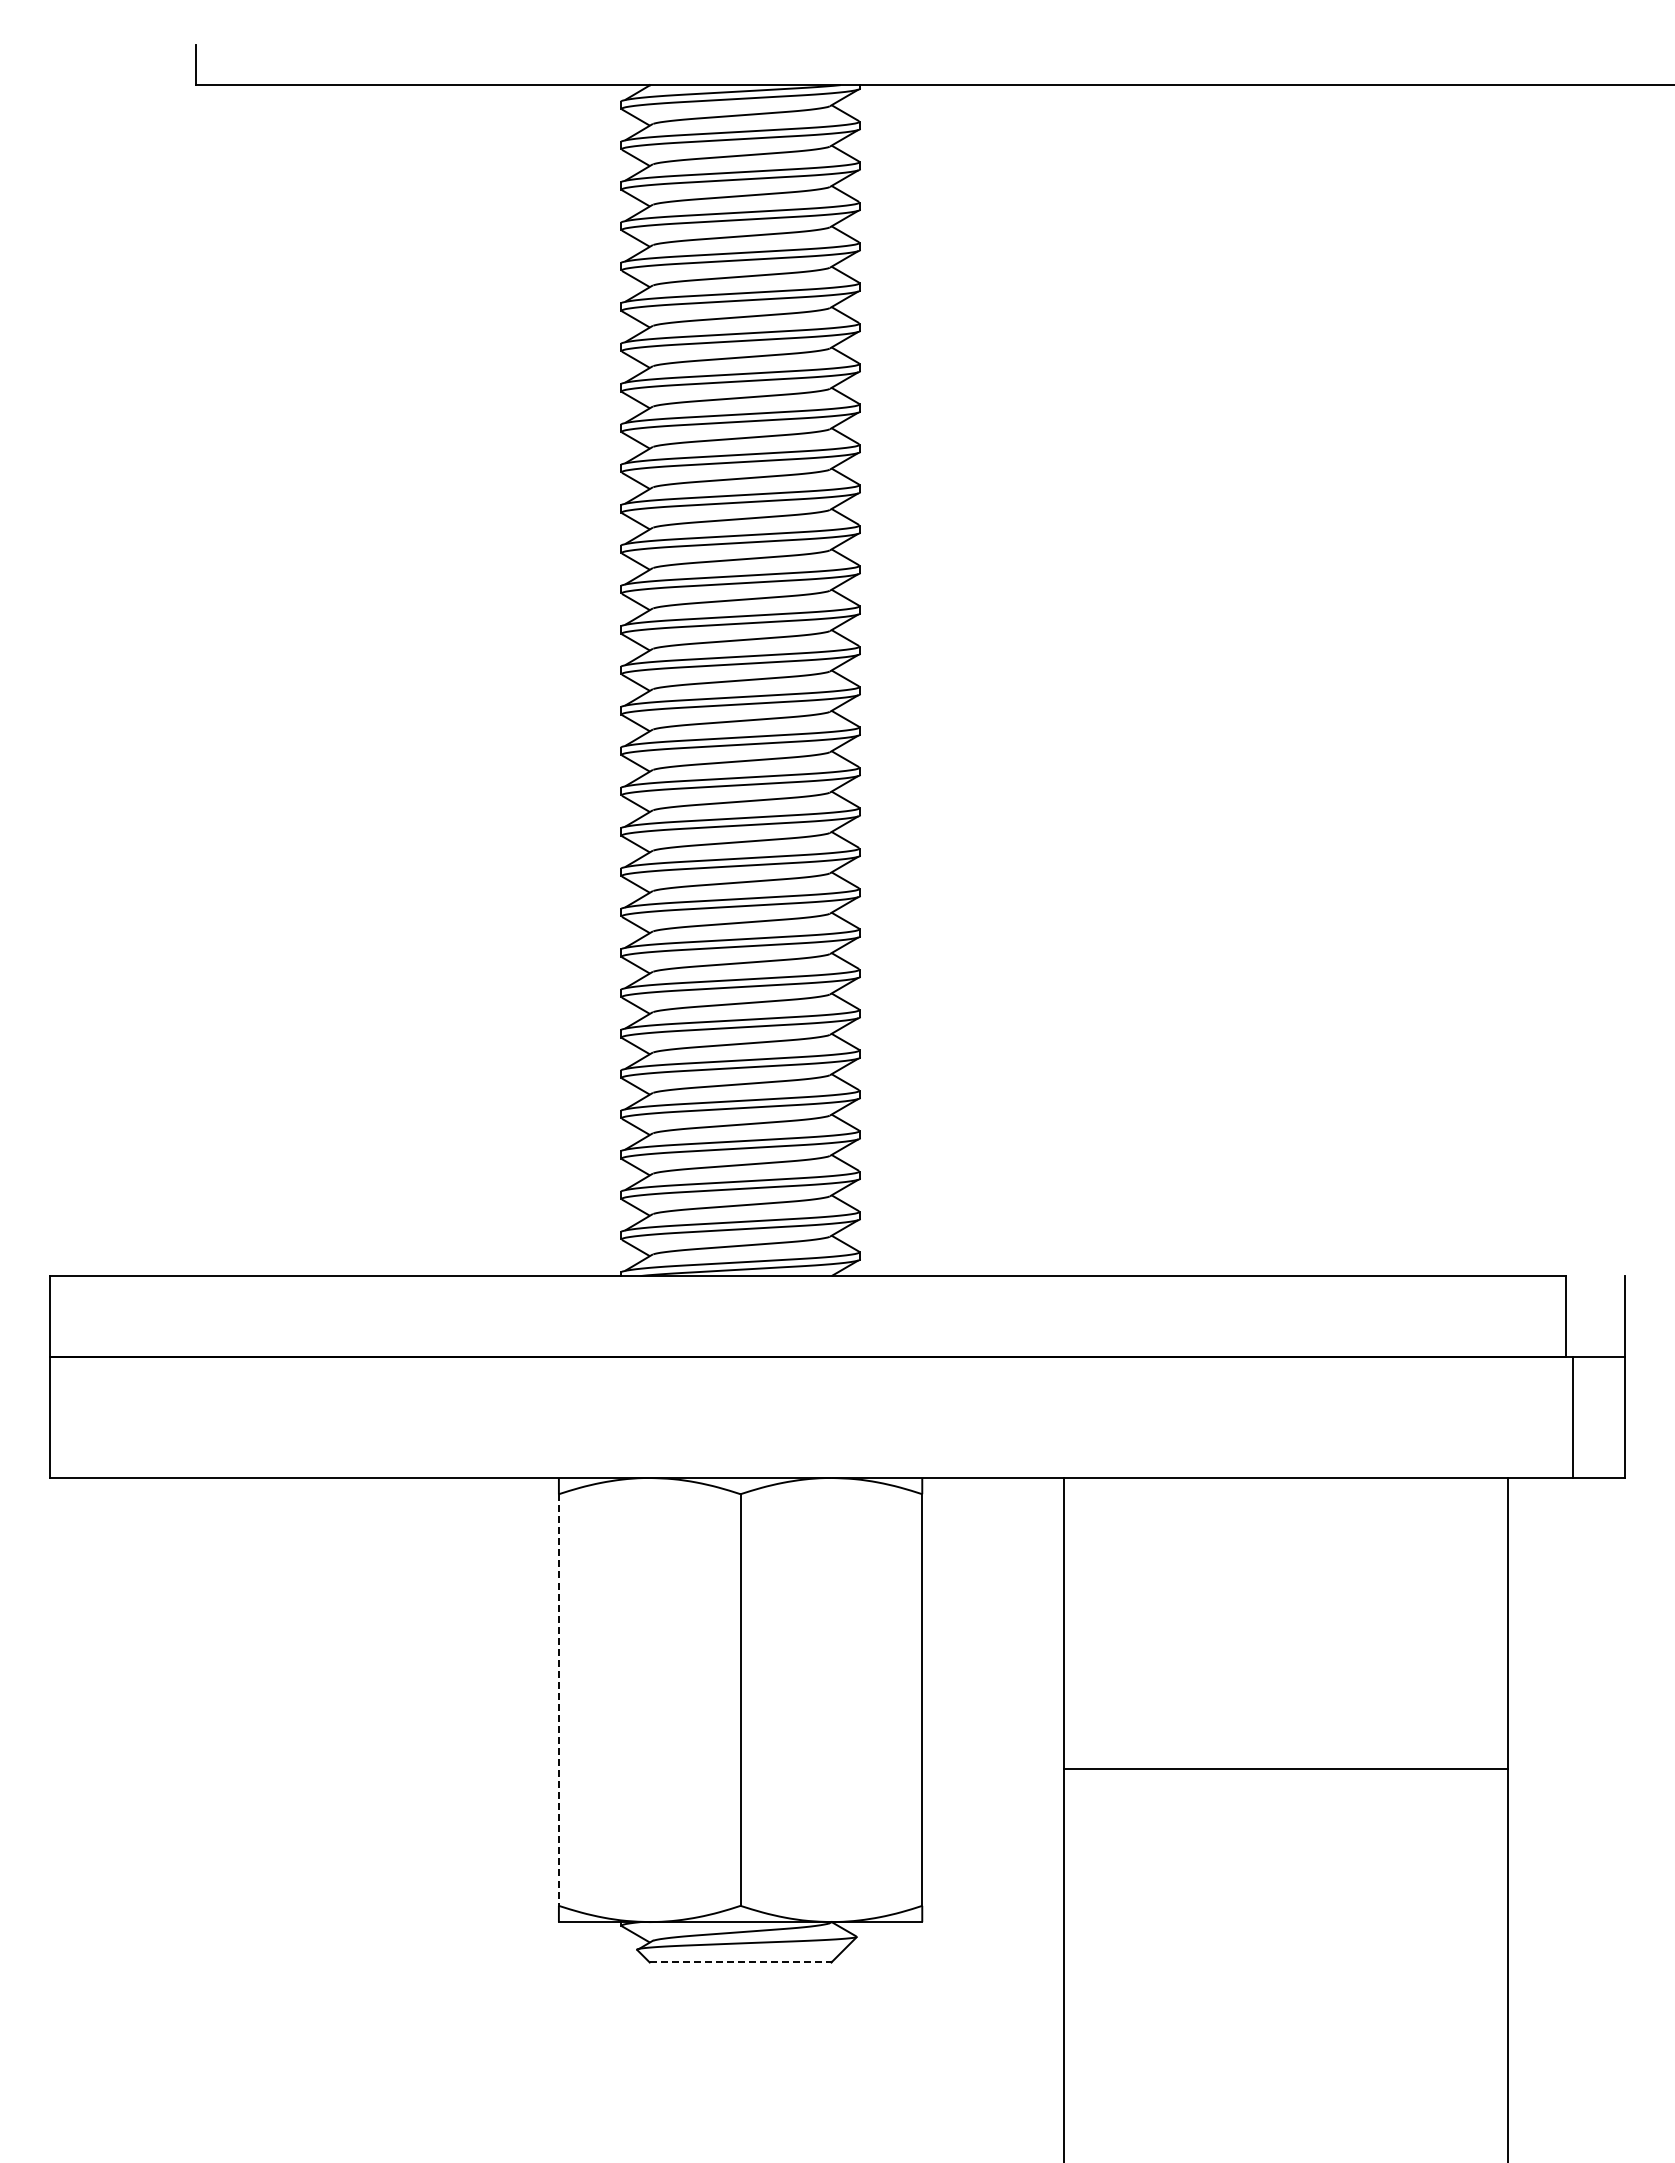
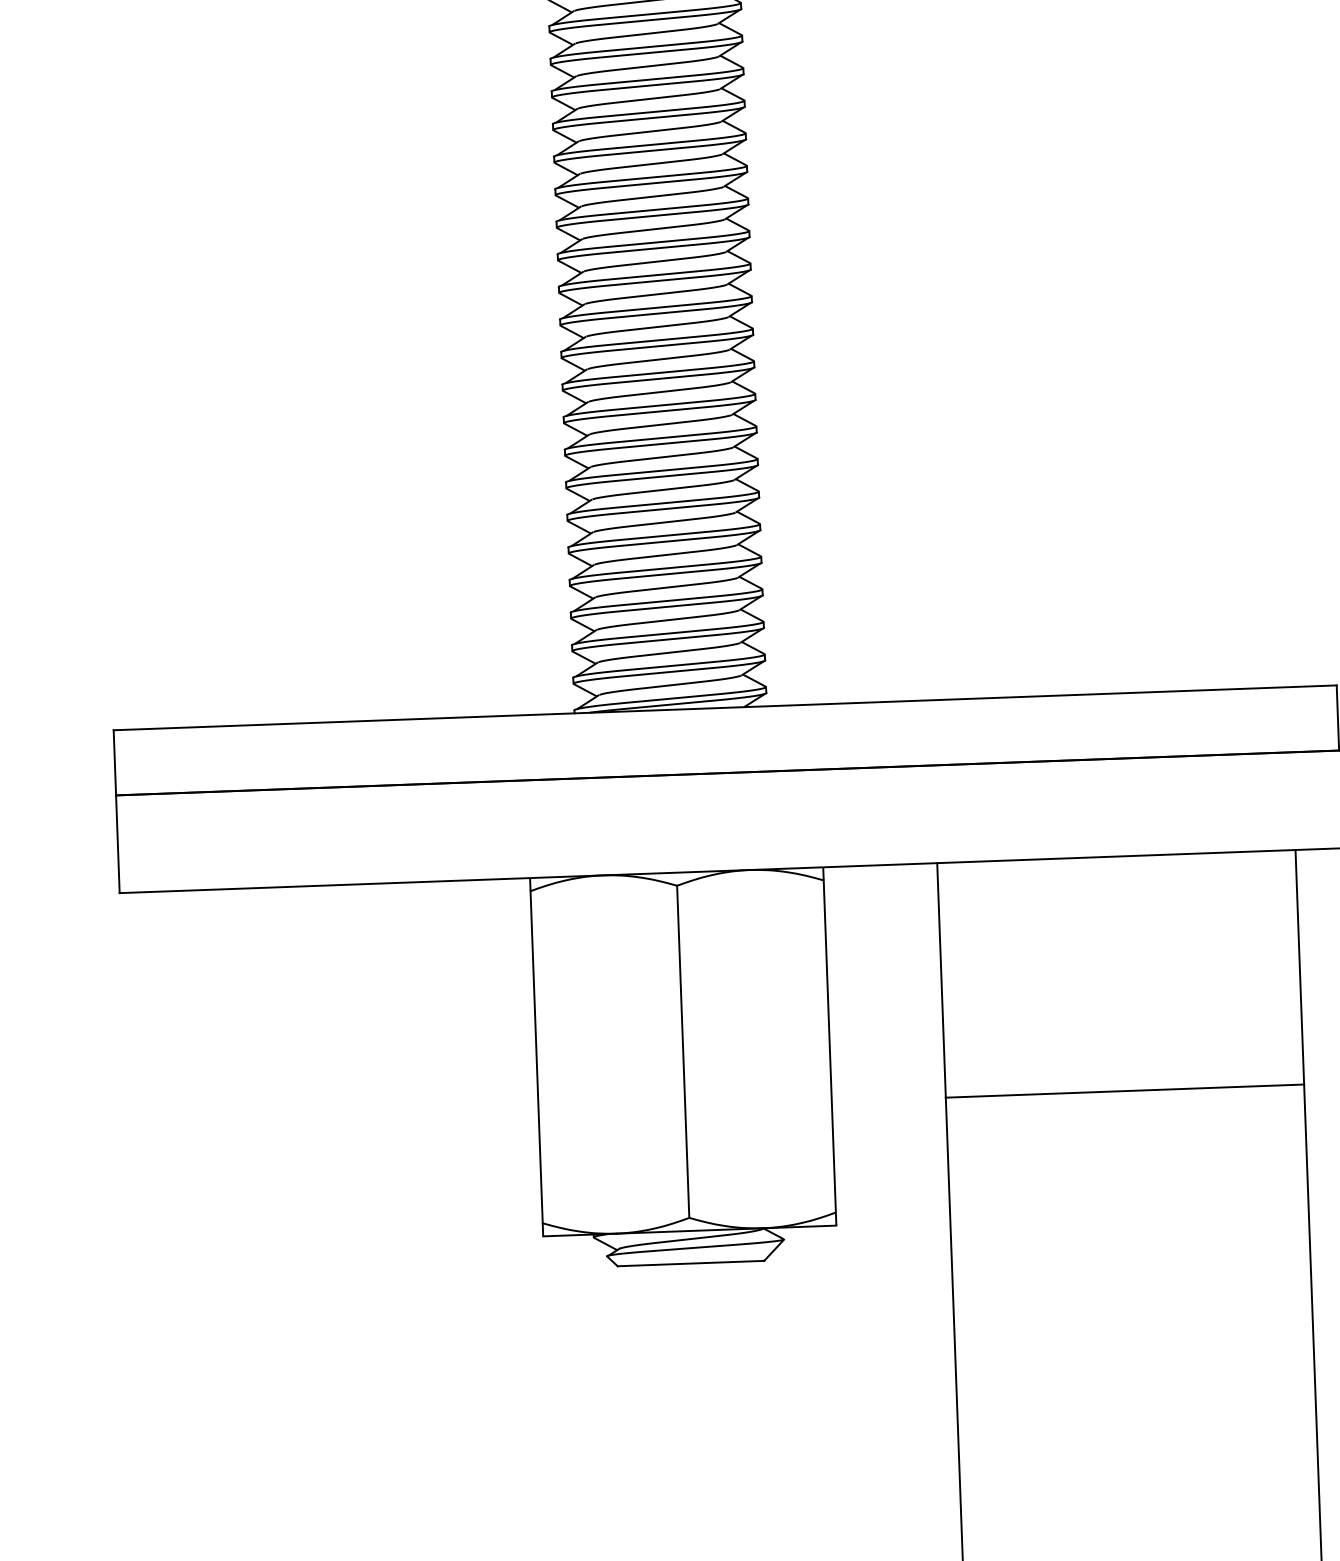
line: (558, 1700) -> (536, 1057), dashed -> solid
line: (740, 1962) -> (690, 1263), dashed -> solid

